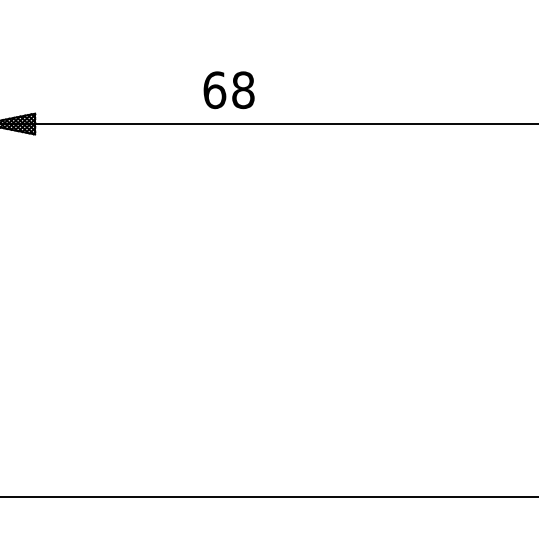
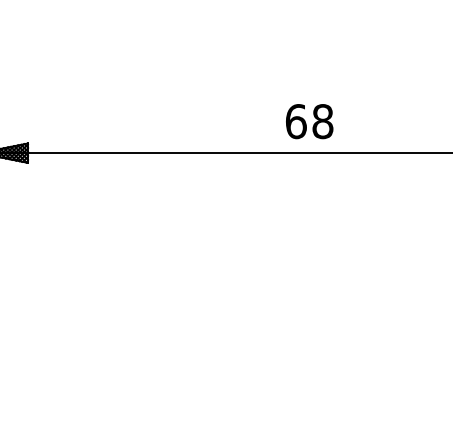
text: (228, 90) -> (309, 121), moved

